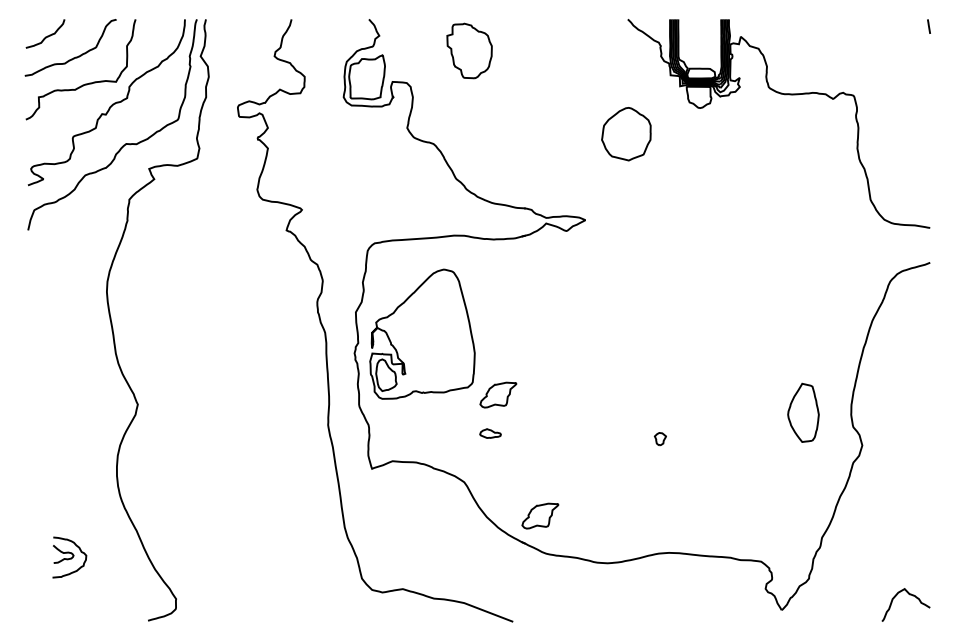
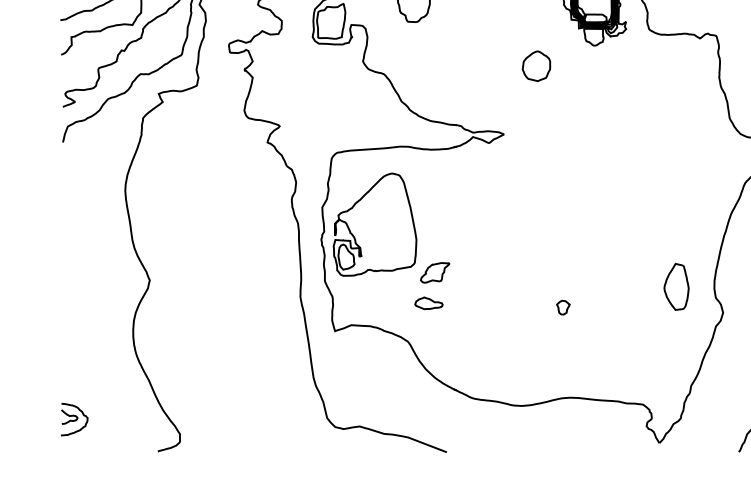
part: (626, 133) -> (536, 65), size x0.71
part: (490, 433) -> (428, 303), size x1.67
part: (660, 438) -> (563, 307), size x1.43
part: (540, 515) -> (468, 368), removed
part: (69, 557) -> (74, 419), moved

